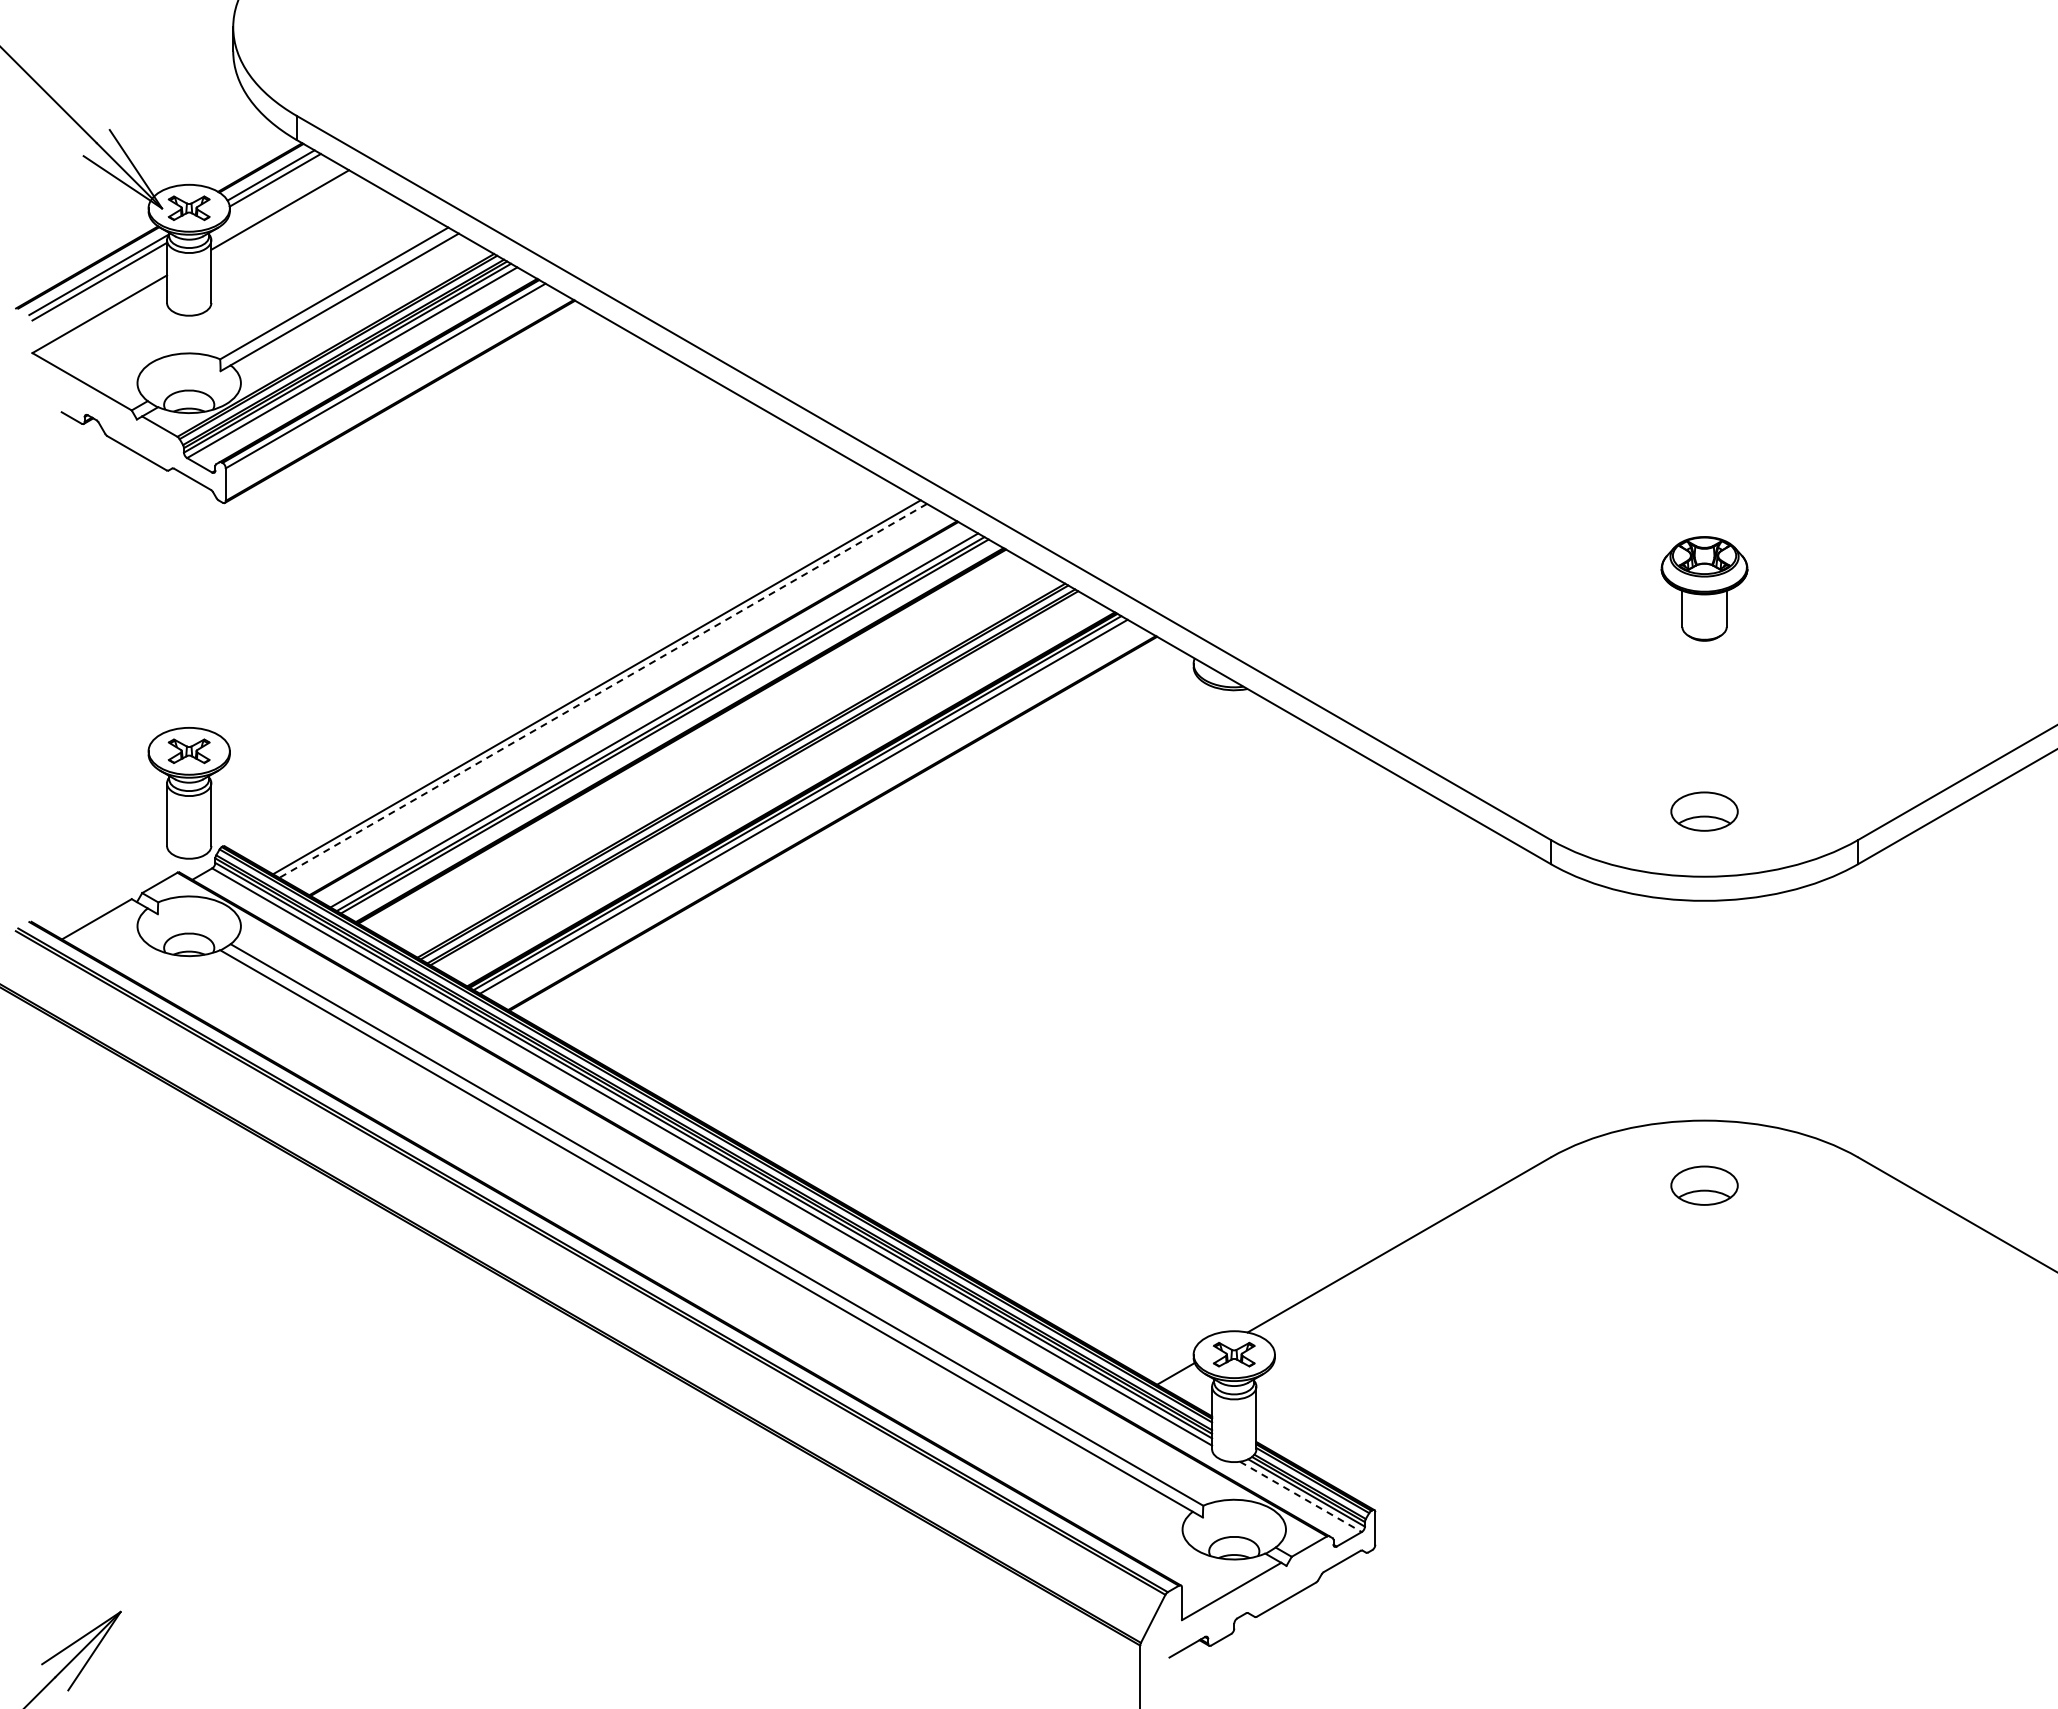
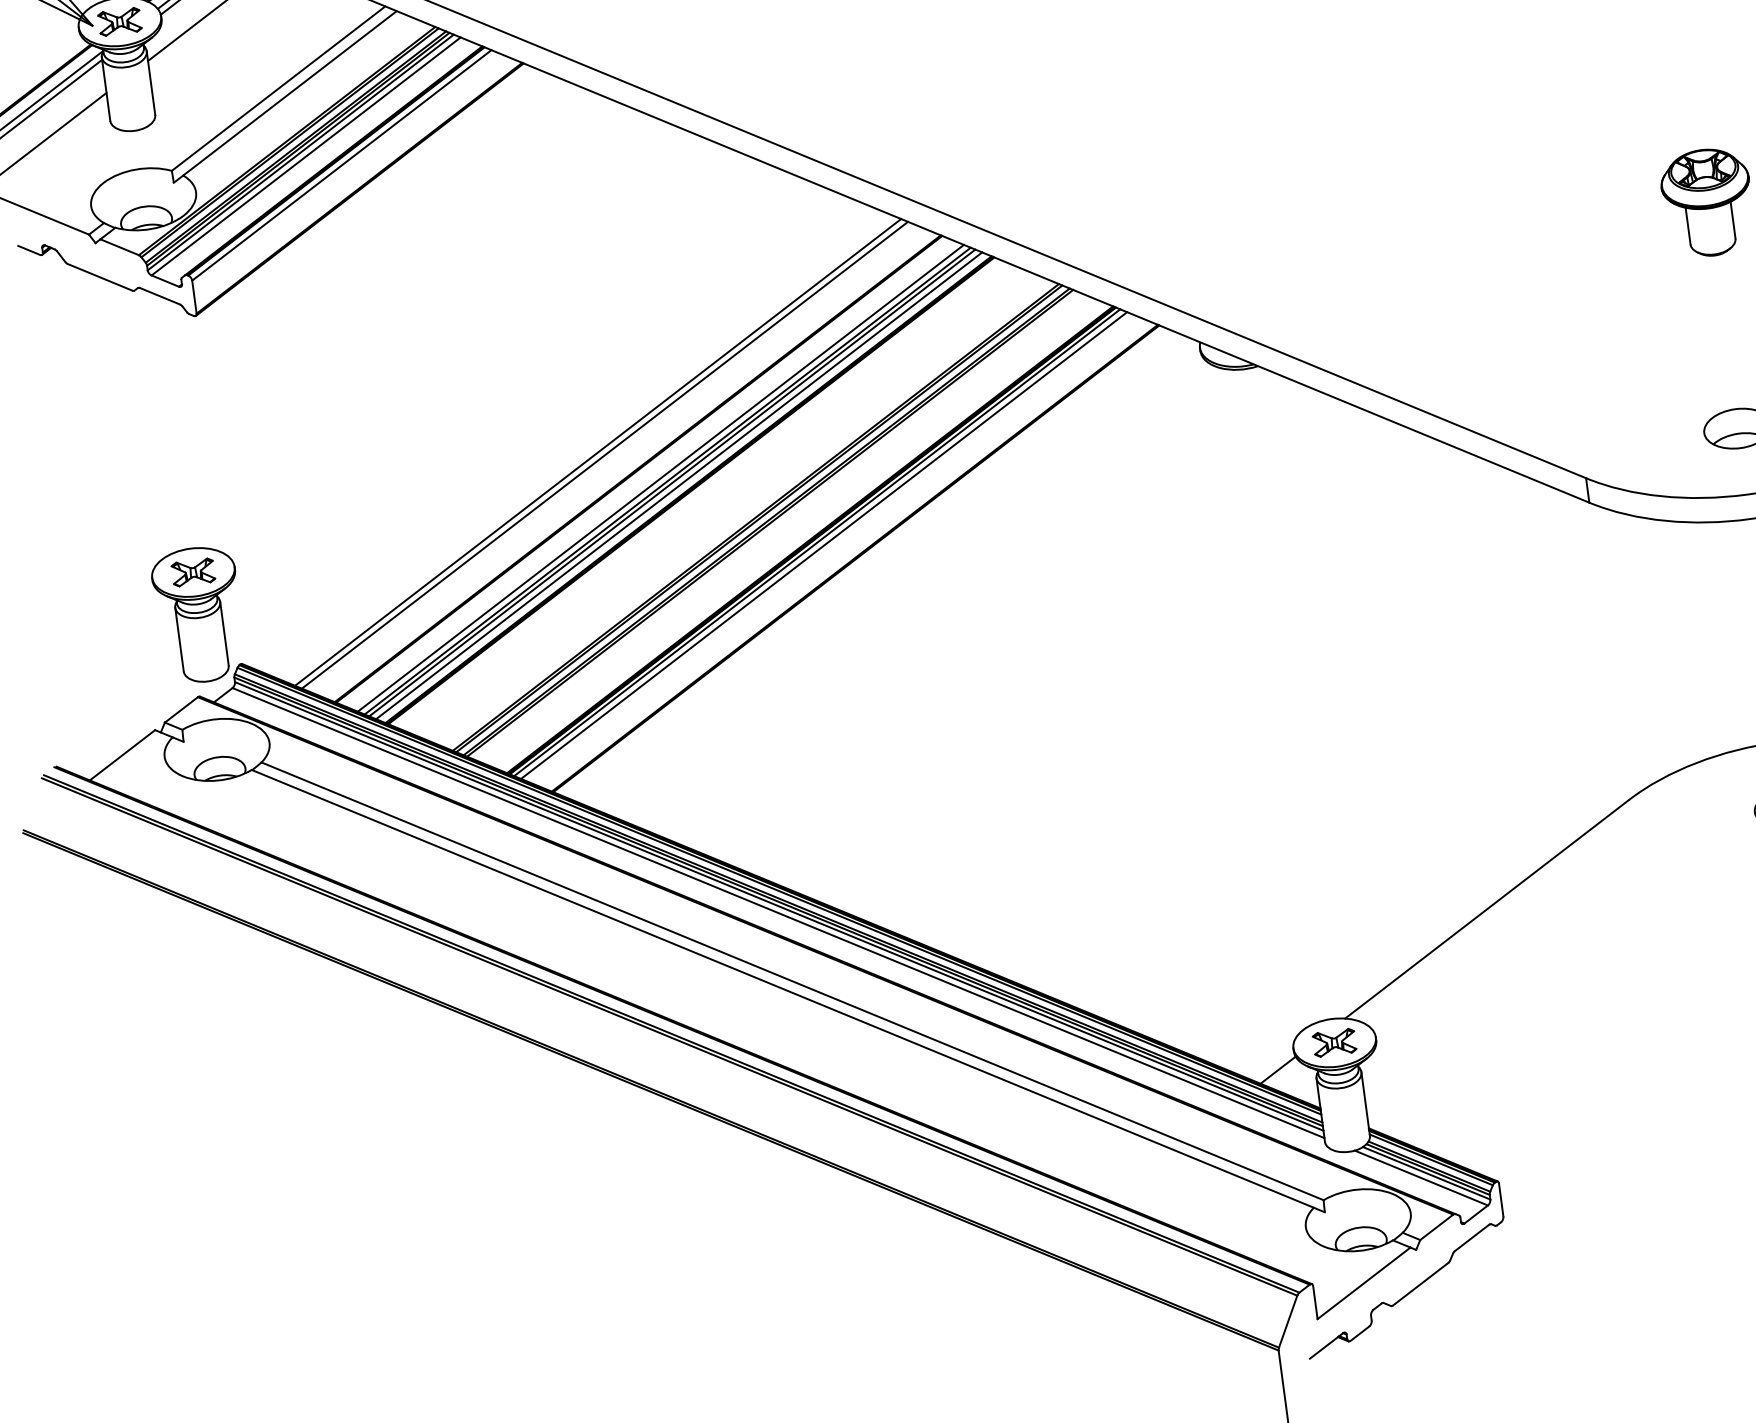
line: (603, 690) -> (605, 454), dashed -> solid
line: (670, 730) -> (678, 486), added
line: (1301, 1497) -> (1422, 1178), dashed -> solid

